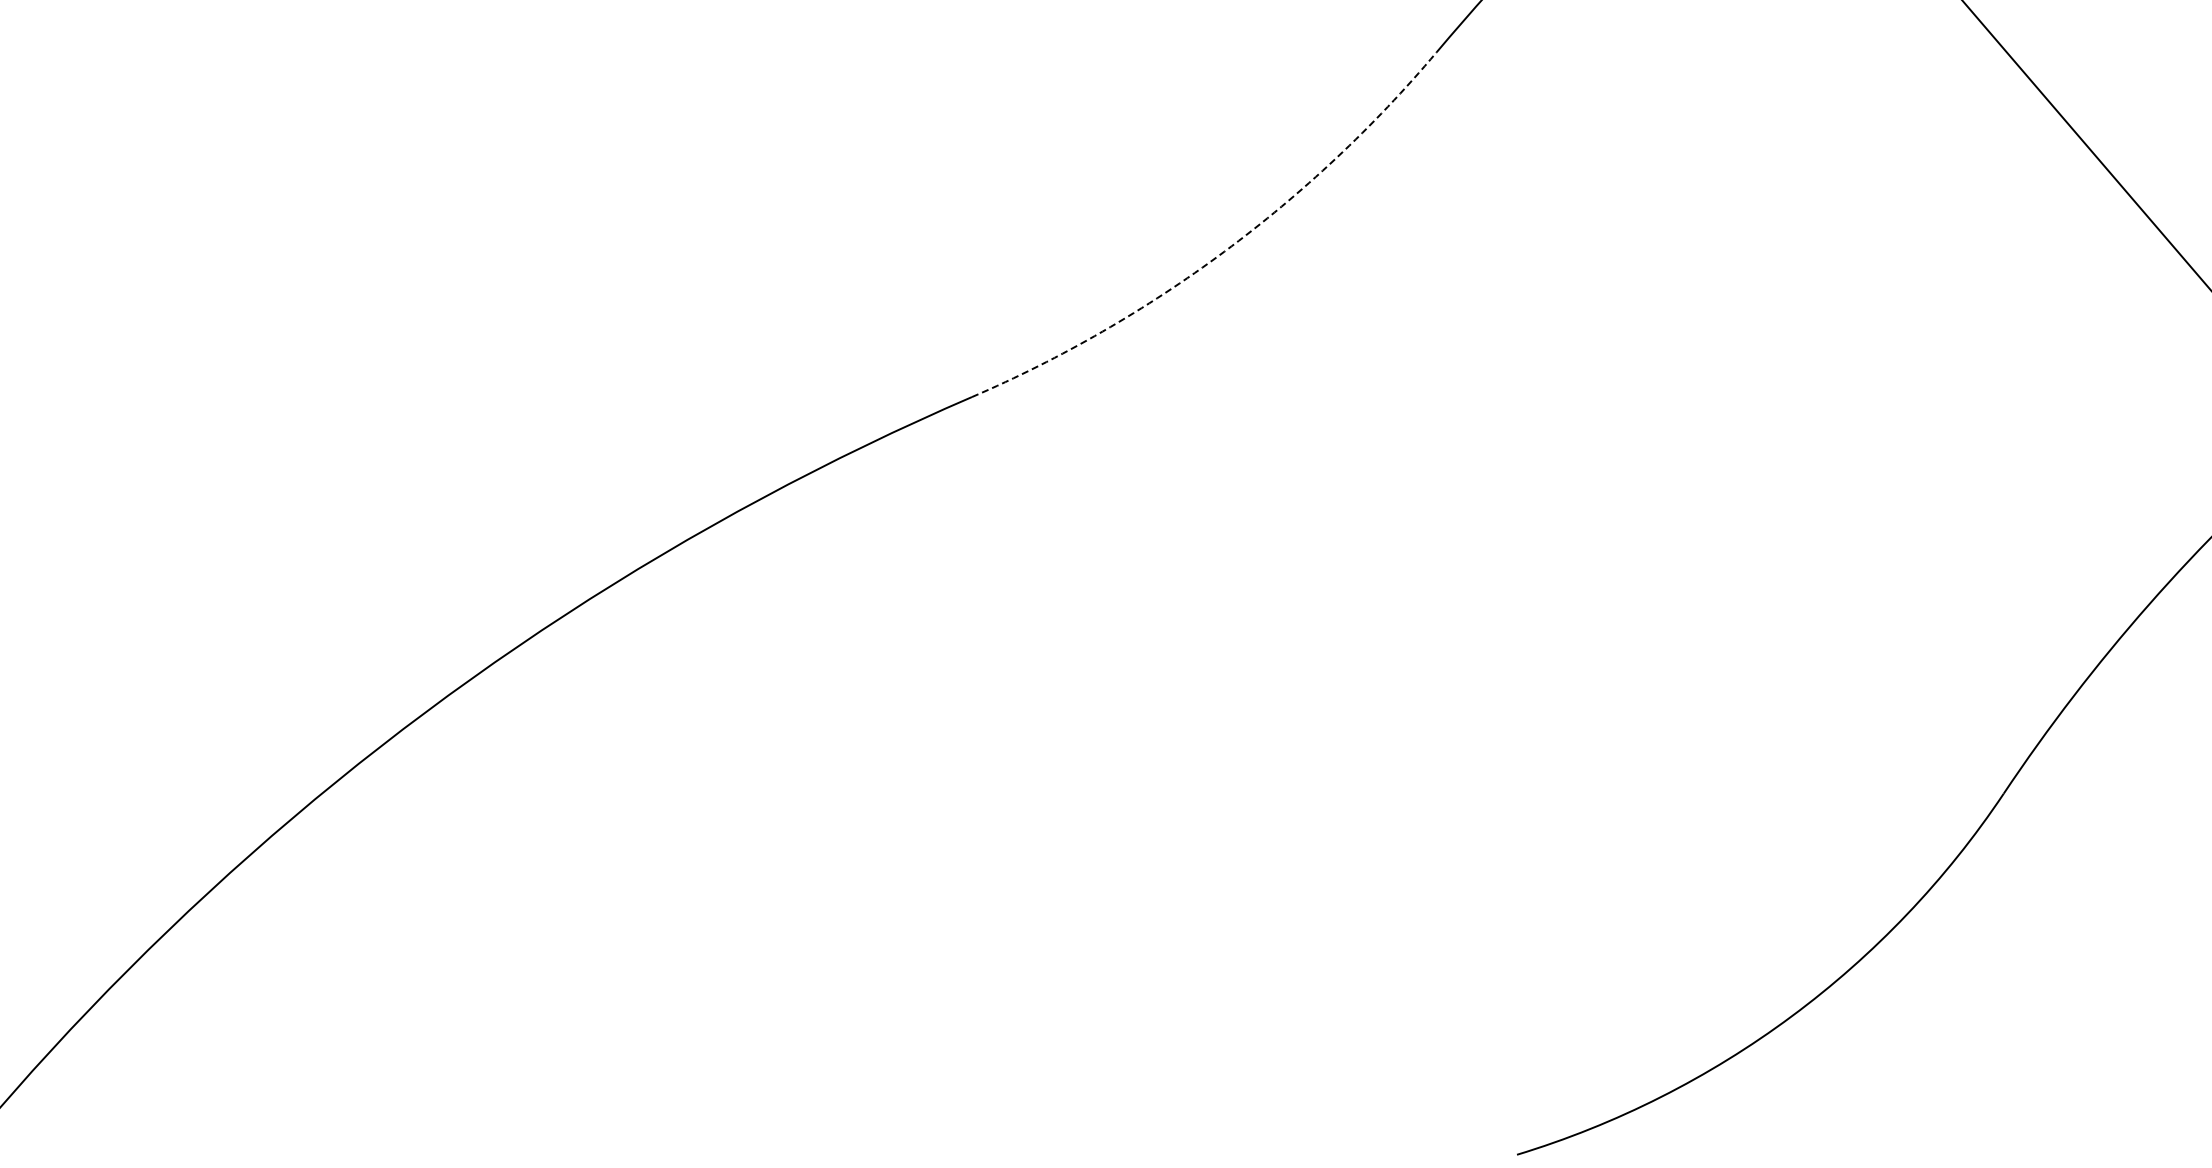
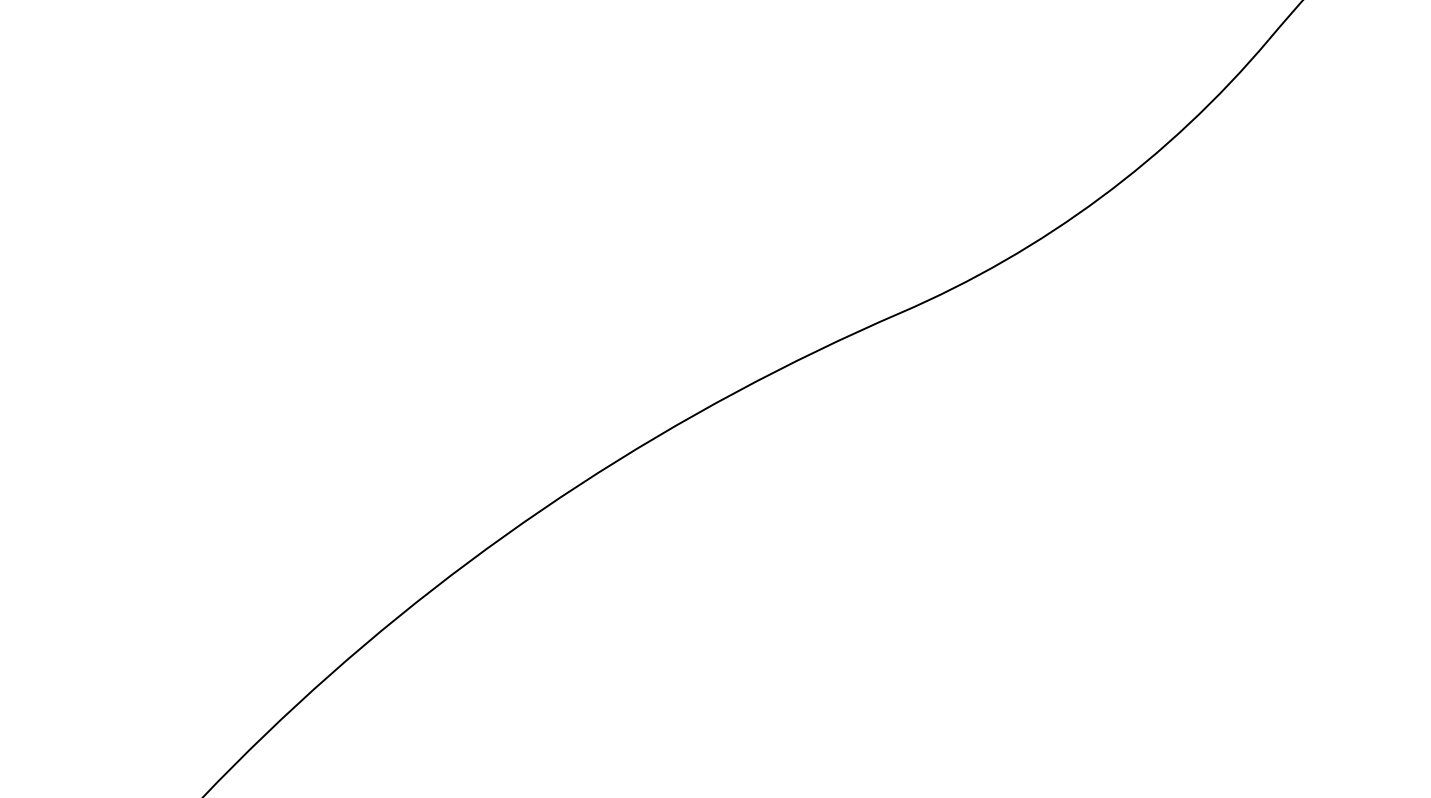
arc: (1224, 251) -> (1100, 197), dashed -> solid

